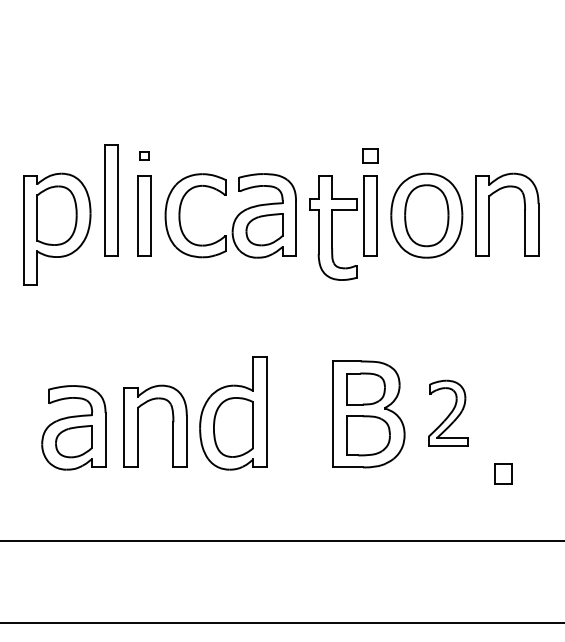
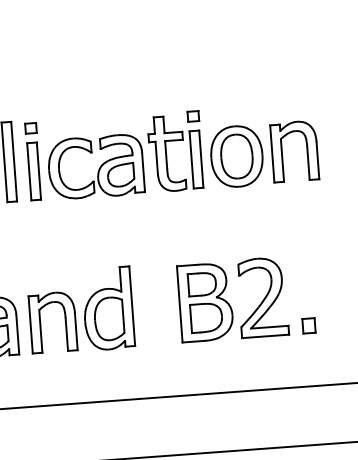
part: (144, 155) -> (30, 128), size x1.67
part: (333, 227) -> (167, 153), moved
part: (448, 412) -> (262, 296), size x1.67
part: (503, 473) -> (309, 325), moved

